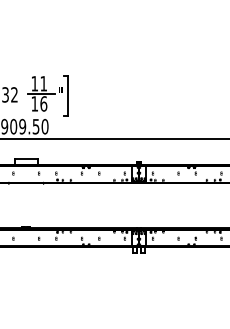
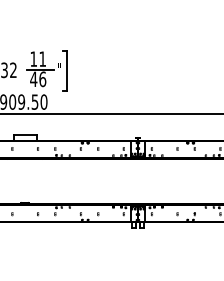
text: (34, 103) -> (33, 78), 16 -> 46

